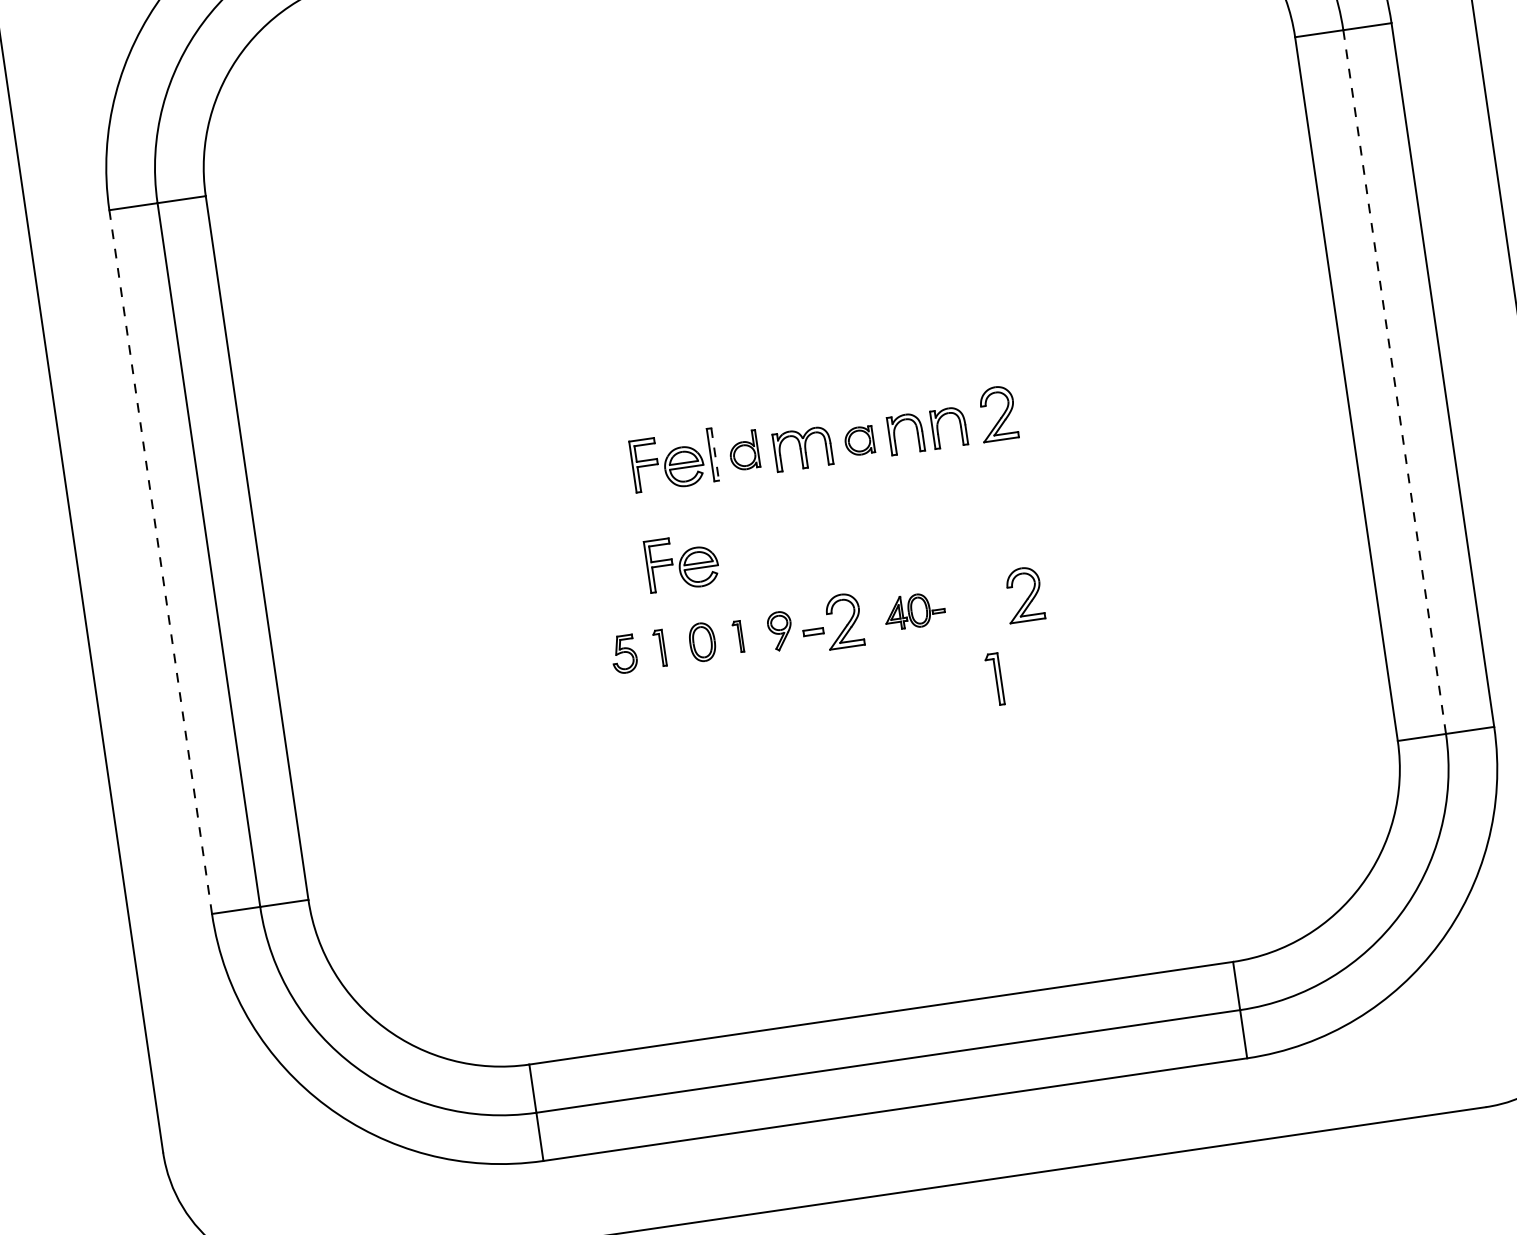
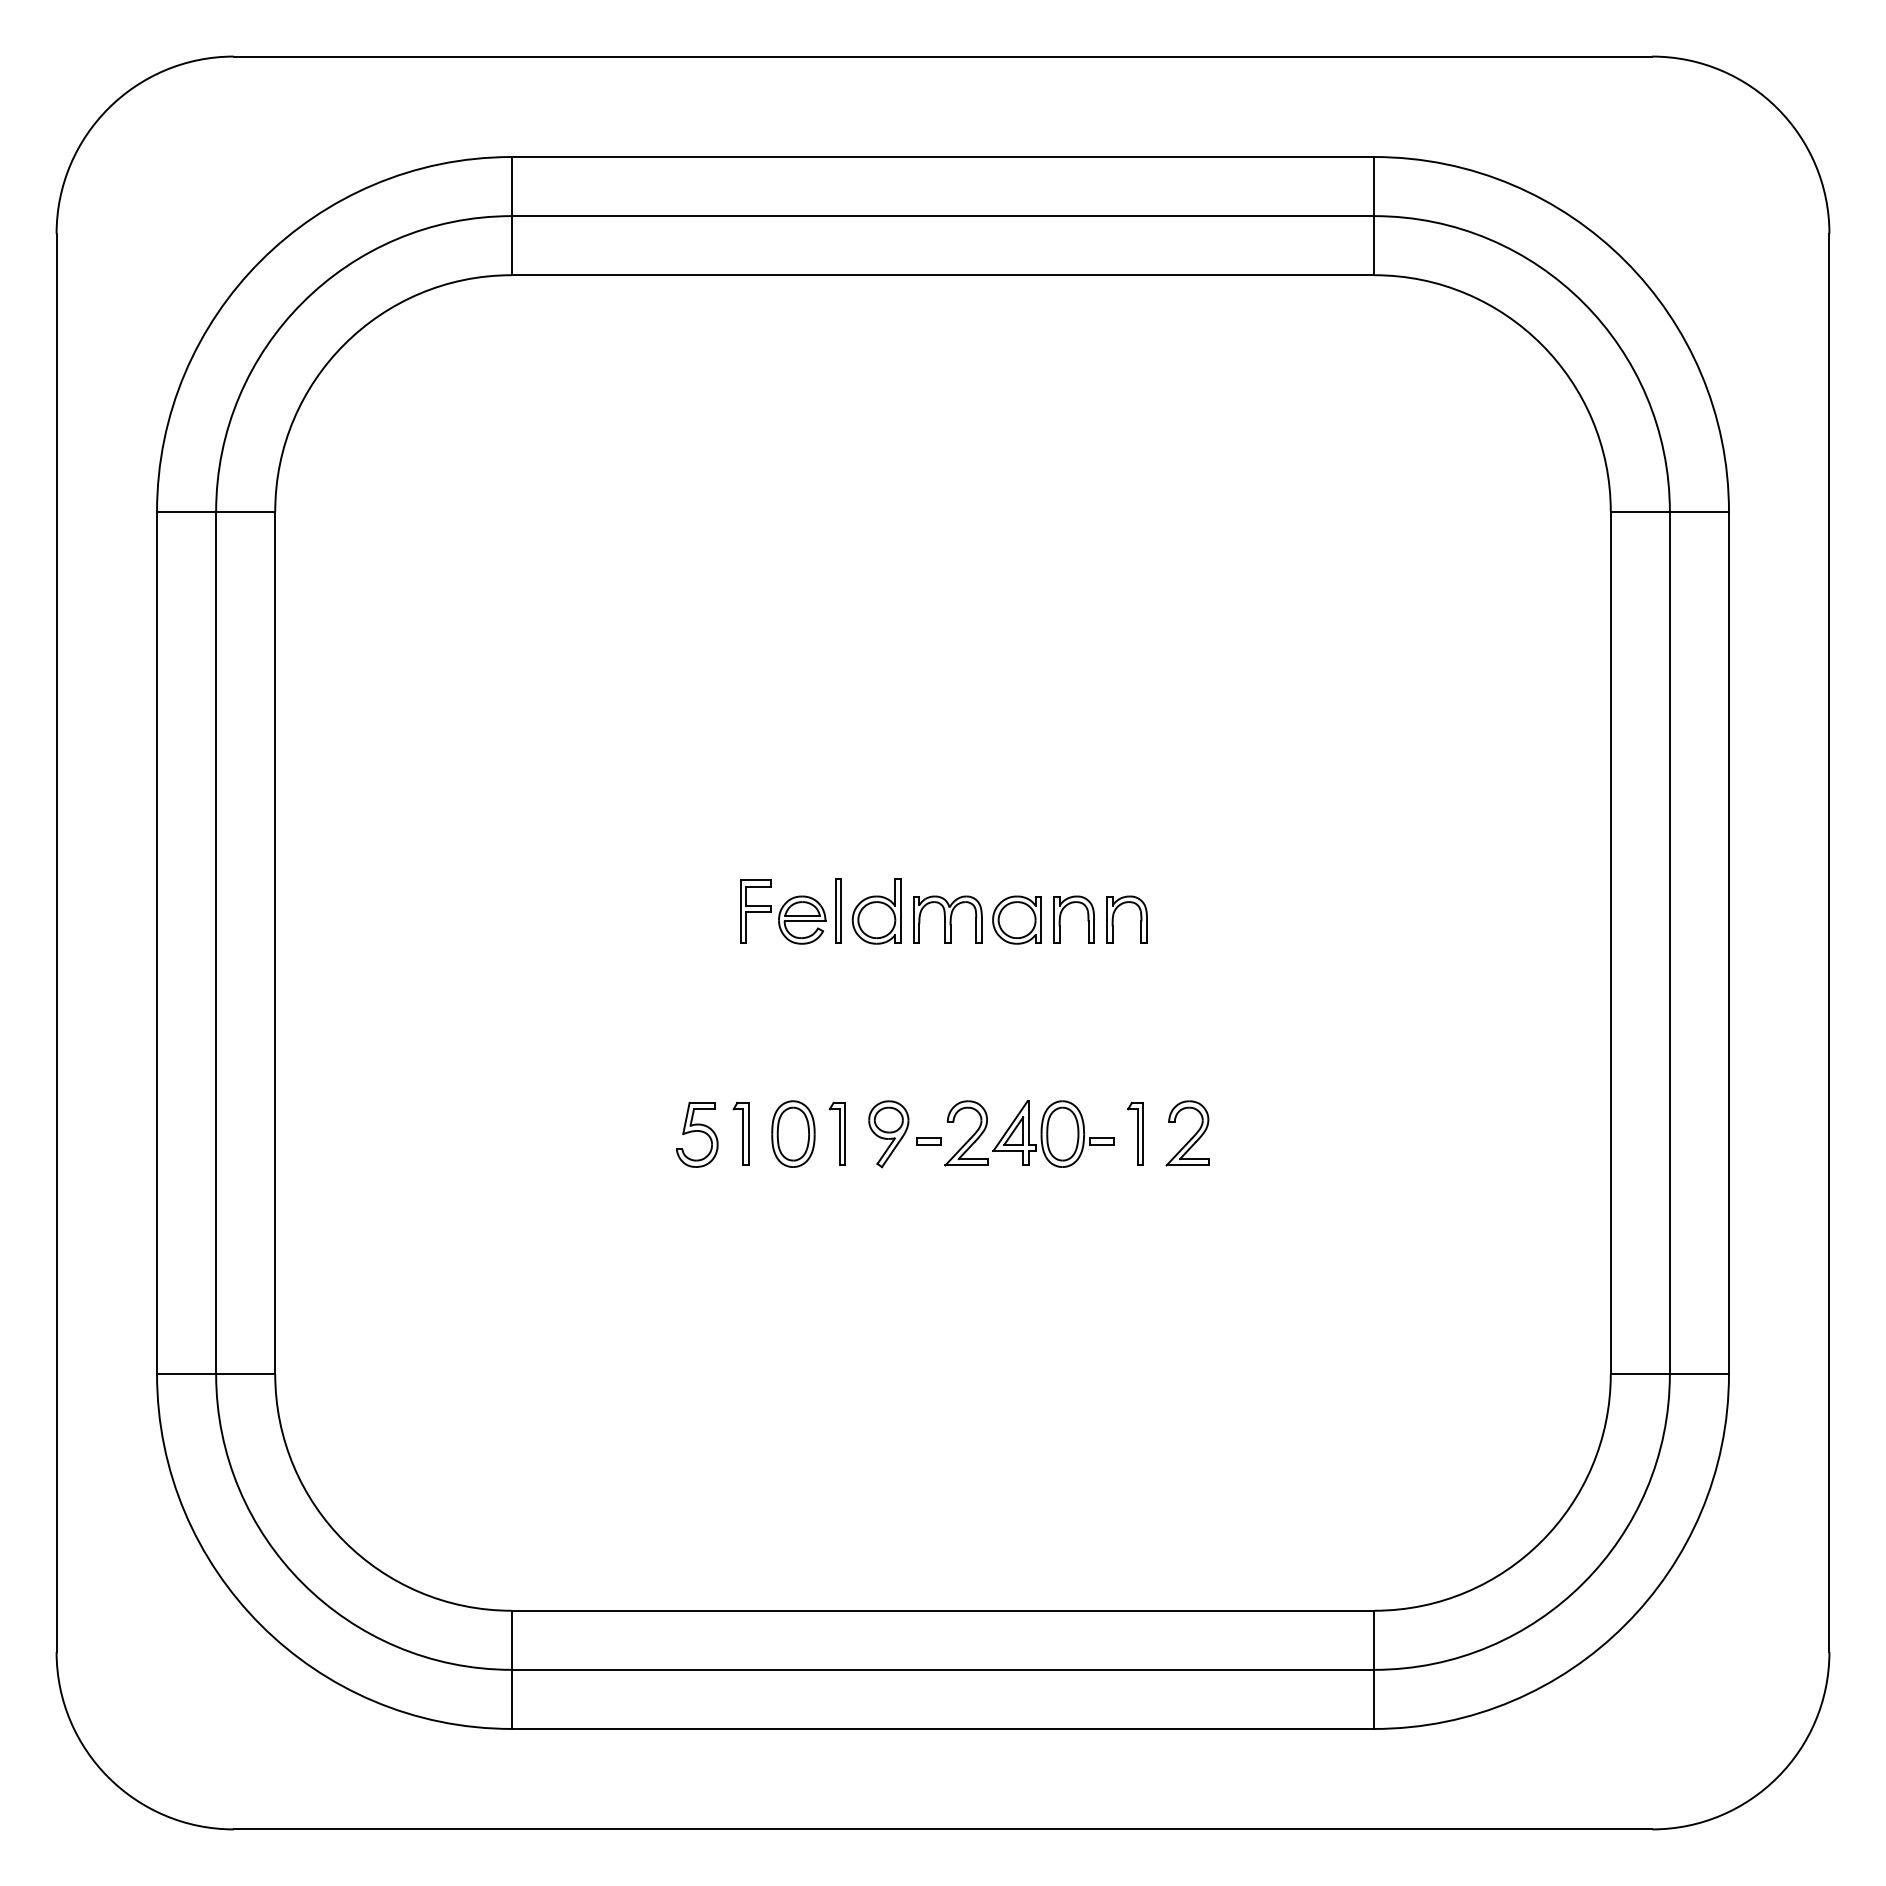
line: (1394, 381) -> (1669, 942), dashed -> solid
part: (997, 413) -> (1187, 911), removed
part: (858, 440) -> (1016, 919), size x1.43
part: (743, 450) -> (876, 911), size x1.43
line: (715, 454) -> (841, 911), dashed -> solid
line: (161, 561) -> (157, 942), dashed -> solid
part: (682, 562) -> (783, 1034), removed
part: (914, 610) -> (1053, 1133), size x1.67
part: (780, 631) -> (888, 1134), size x1.43
part: (737, 636) -> (836, 1133), size x1.67
part: (702, 641) -> (793, 1133), size x1.43
part: (659, 648) -> (740, 1133), size x1.43
part: (624, 653) -> (697, 1134), size x1.43
part: (994, 679) -> (1135, 1133), moved

